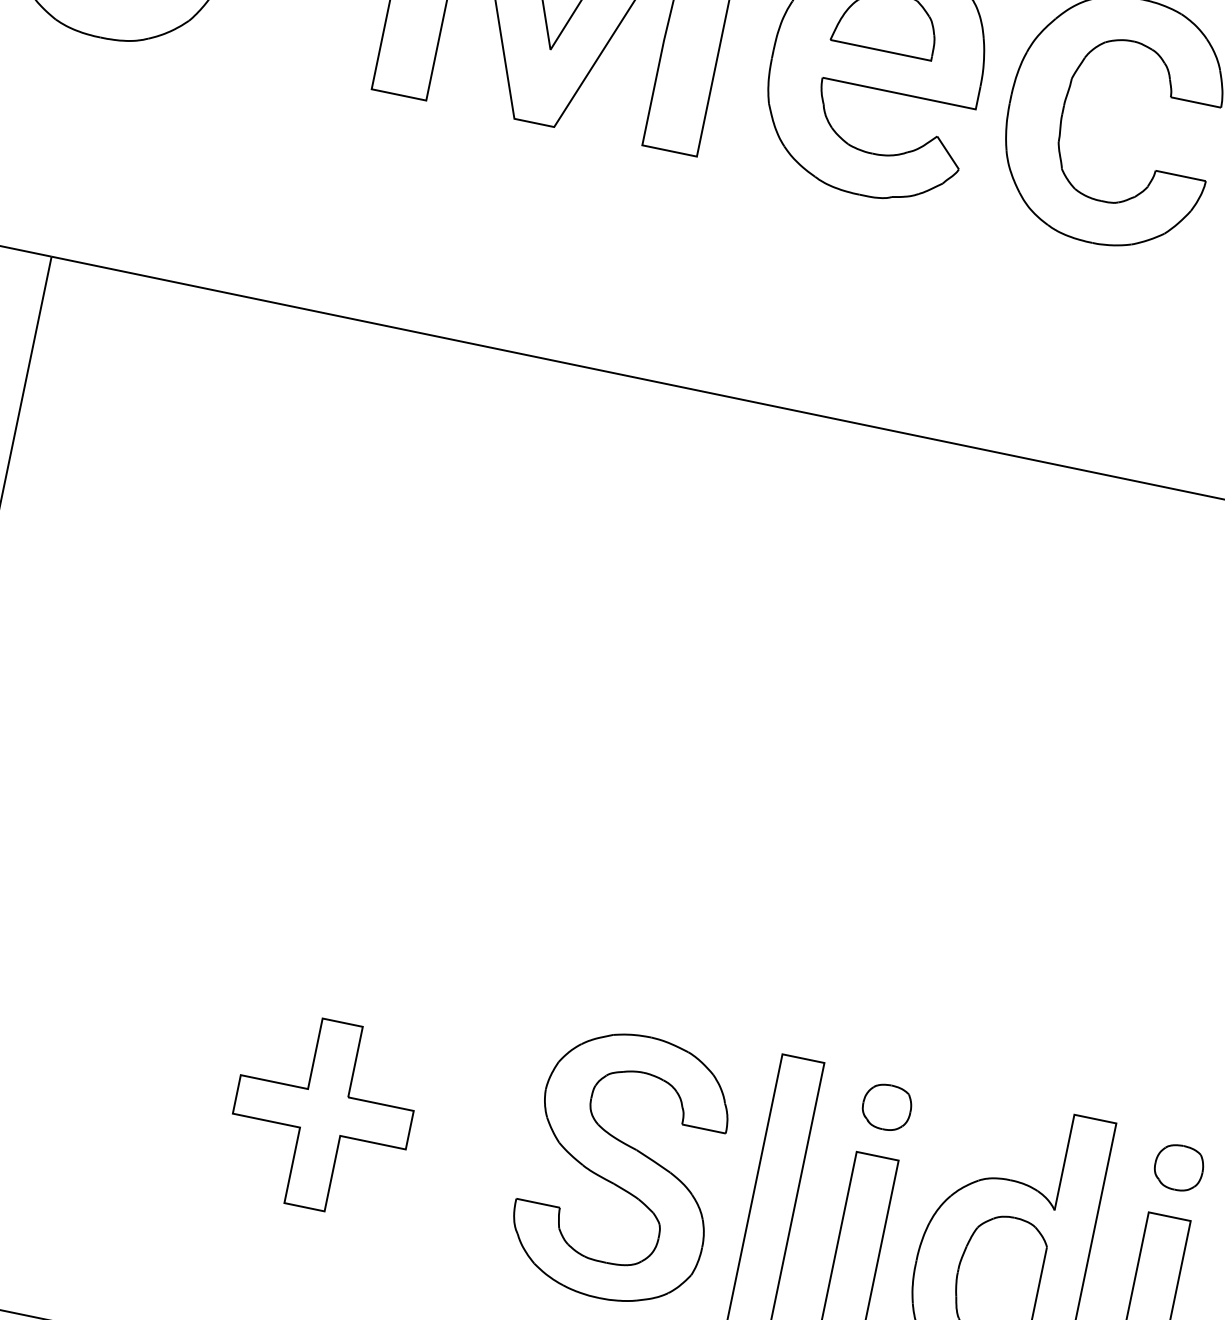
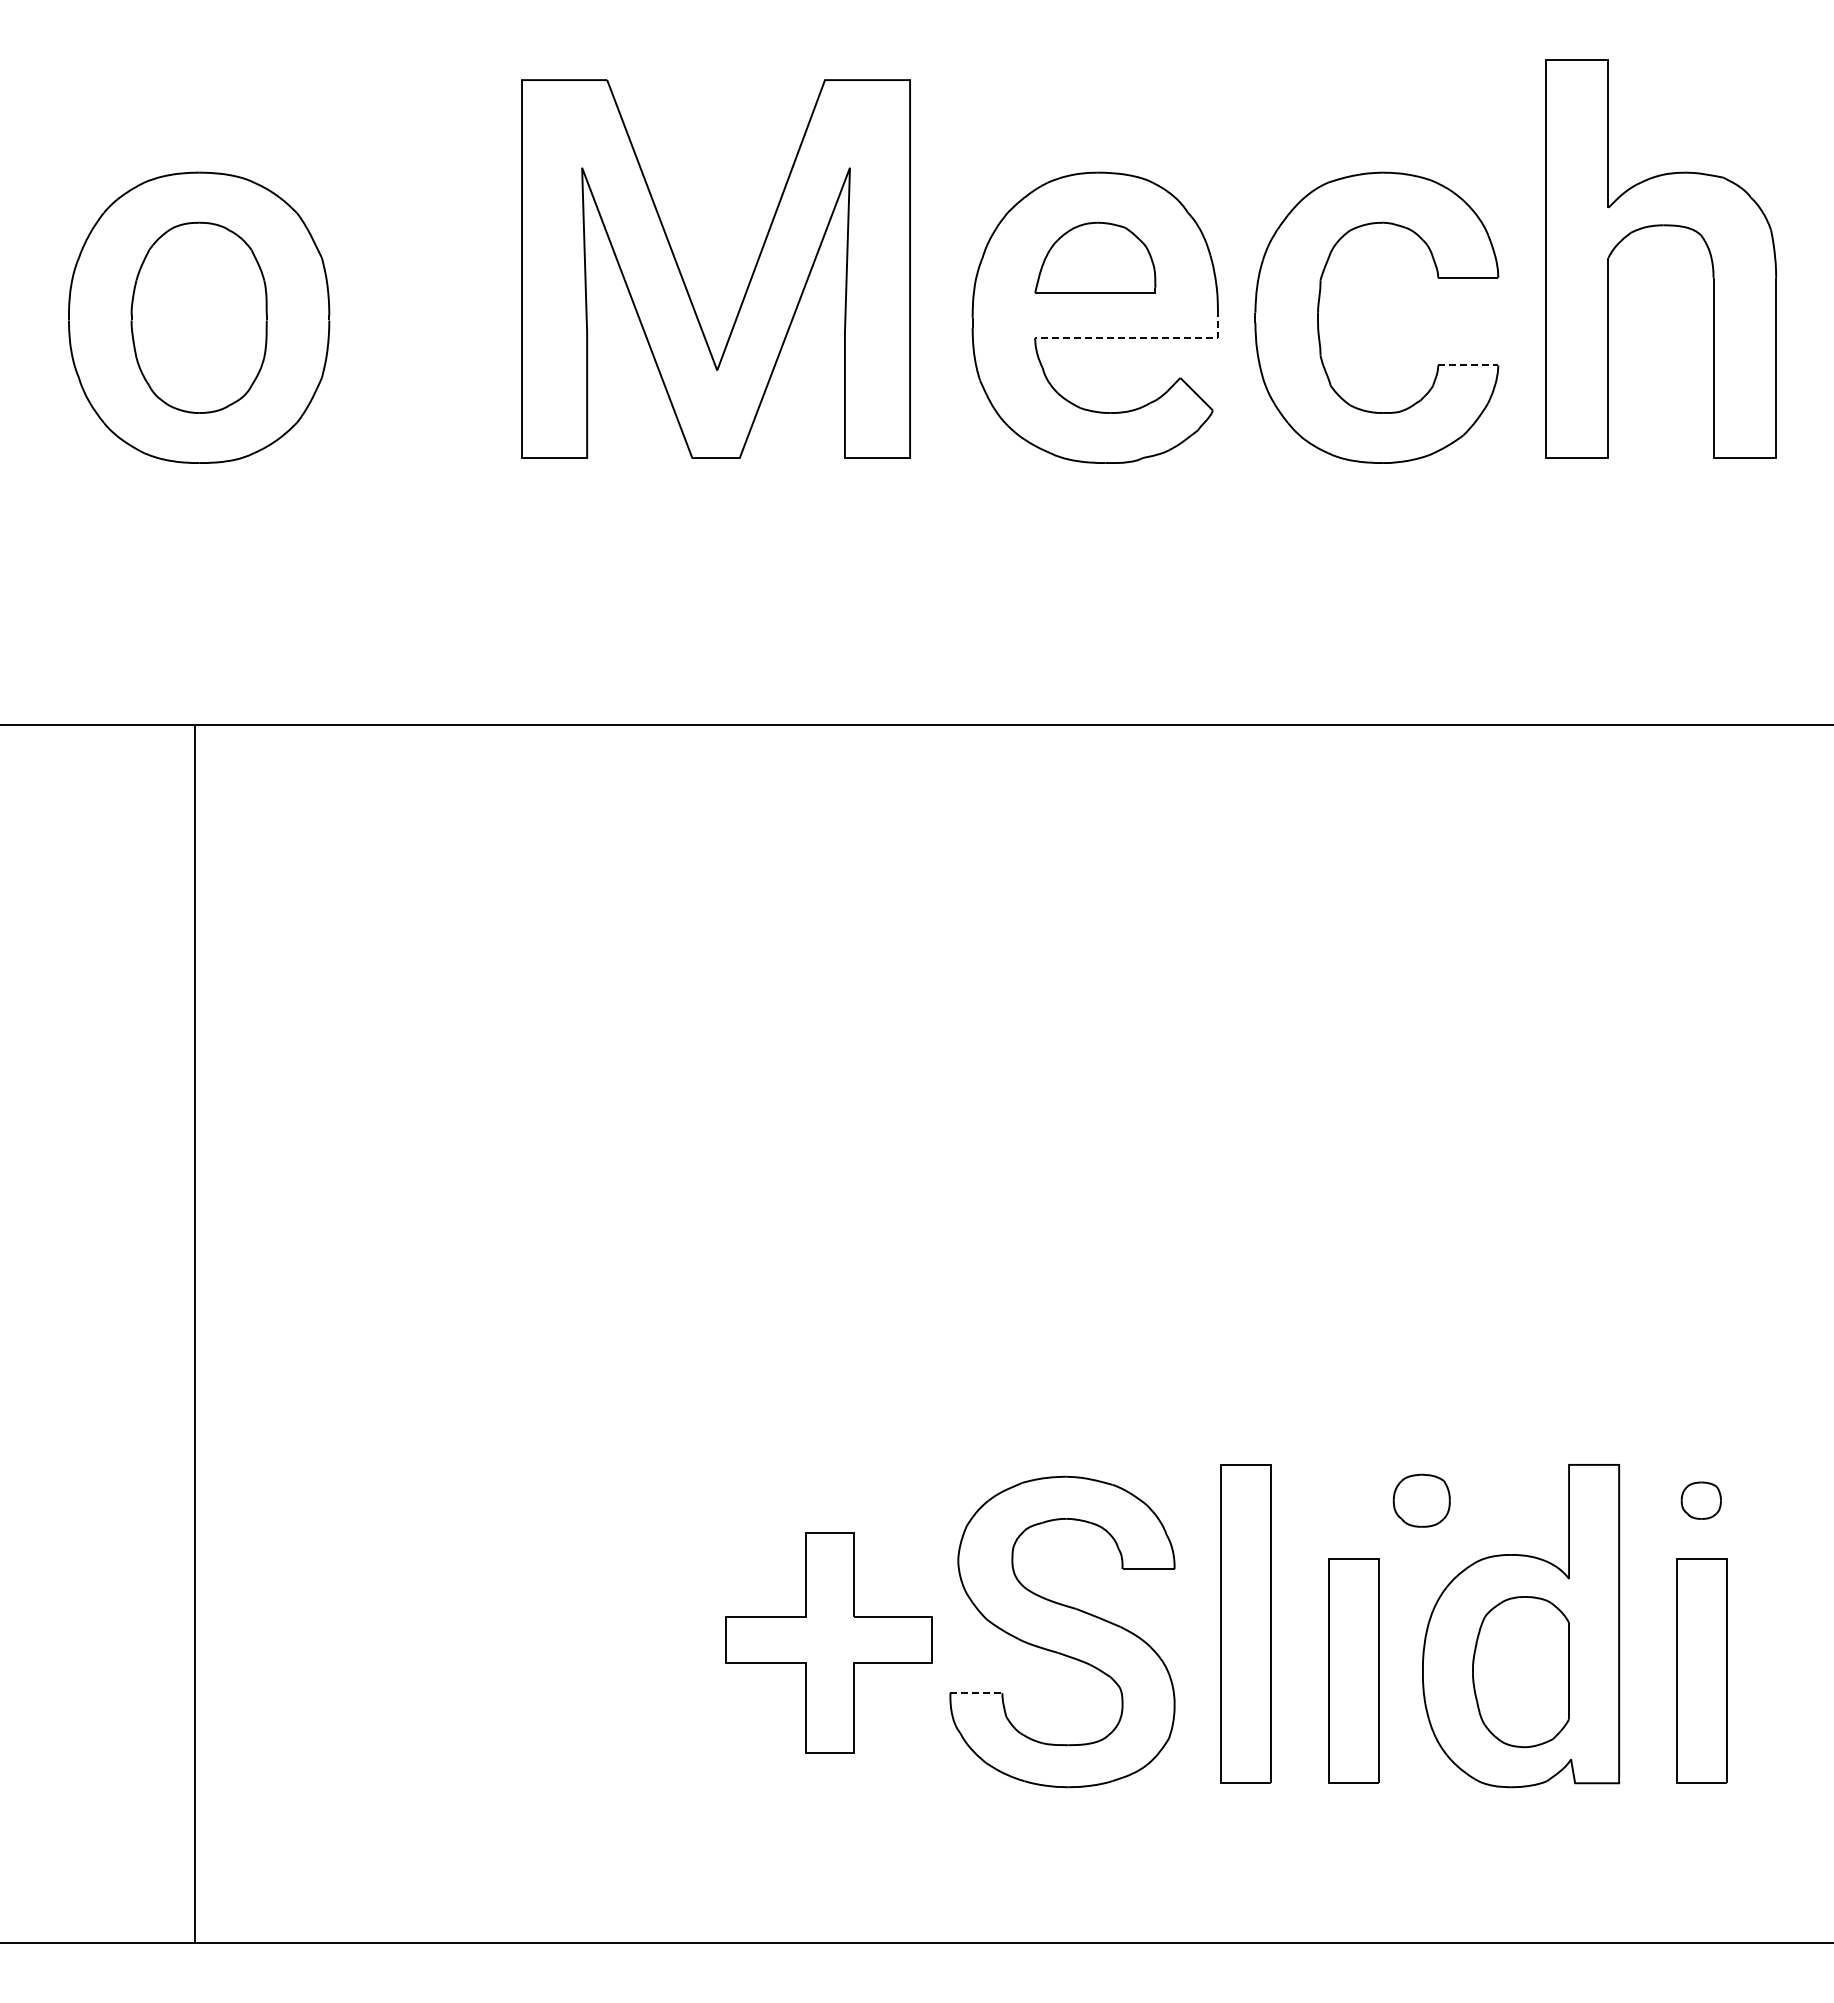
line: (911, 95) -> (1141, 337), solid -> dashed
line: (1180, 176) -> (1468, 365), solid -> dashed
part: (886, 1107) -> (1421, 1500), moved
part: (322, 1114) -> (828, 1642), moved
part: (1179, 1167) -> (1701, 1500), size x0.7
line: (538, 1203) -> (976, 1693), solid -> dashed

